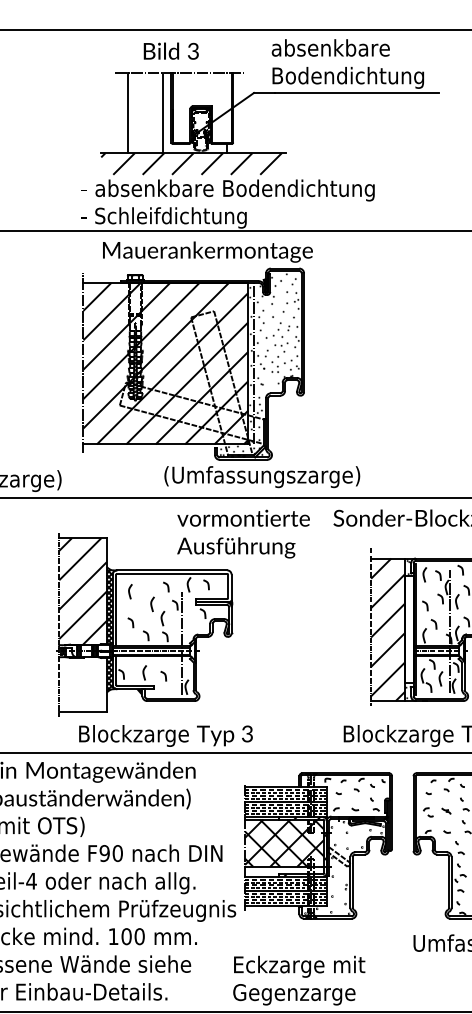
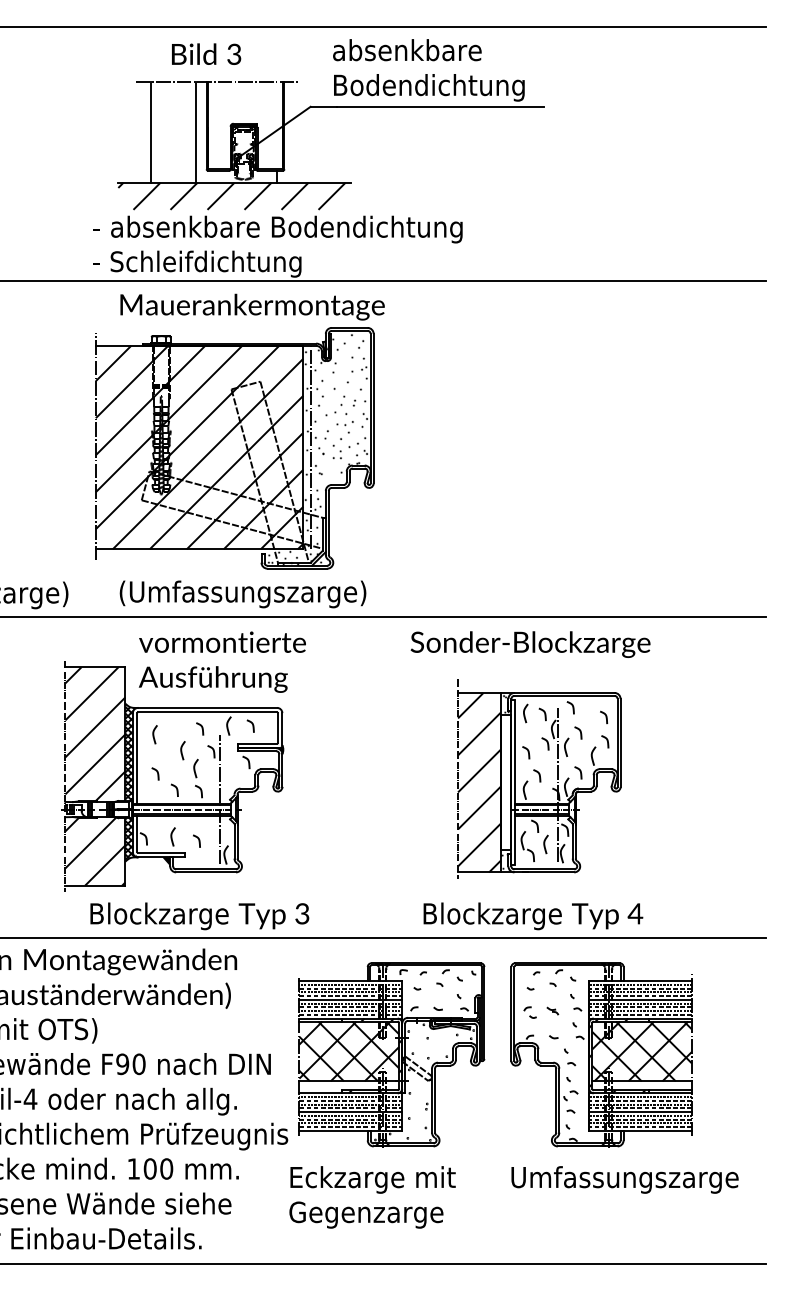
text: (261, 477) -> (242, 594), moved
text: (242, 533) -> (221, 661), moved
hatch: (83, 684) -> (95, 851), added
text: (299, 980) -> (372, 1197), moved

